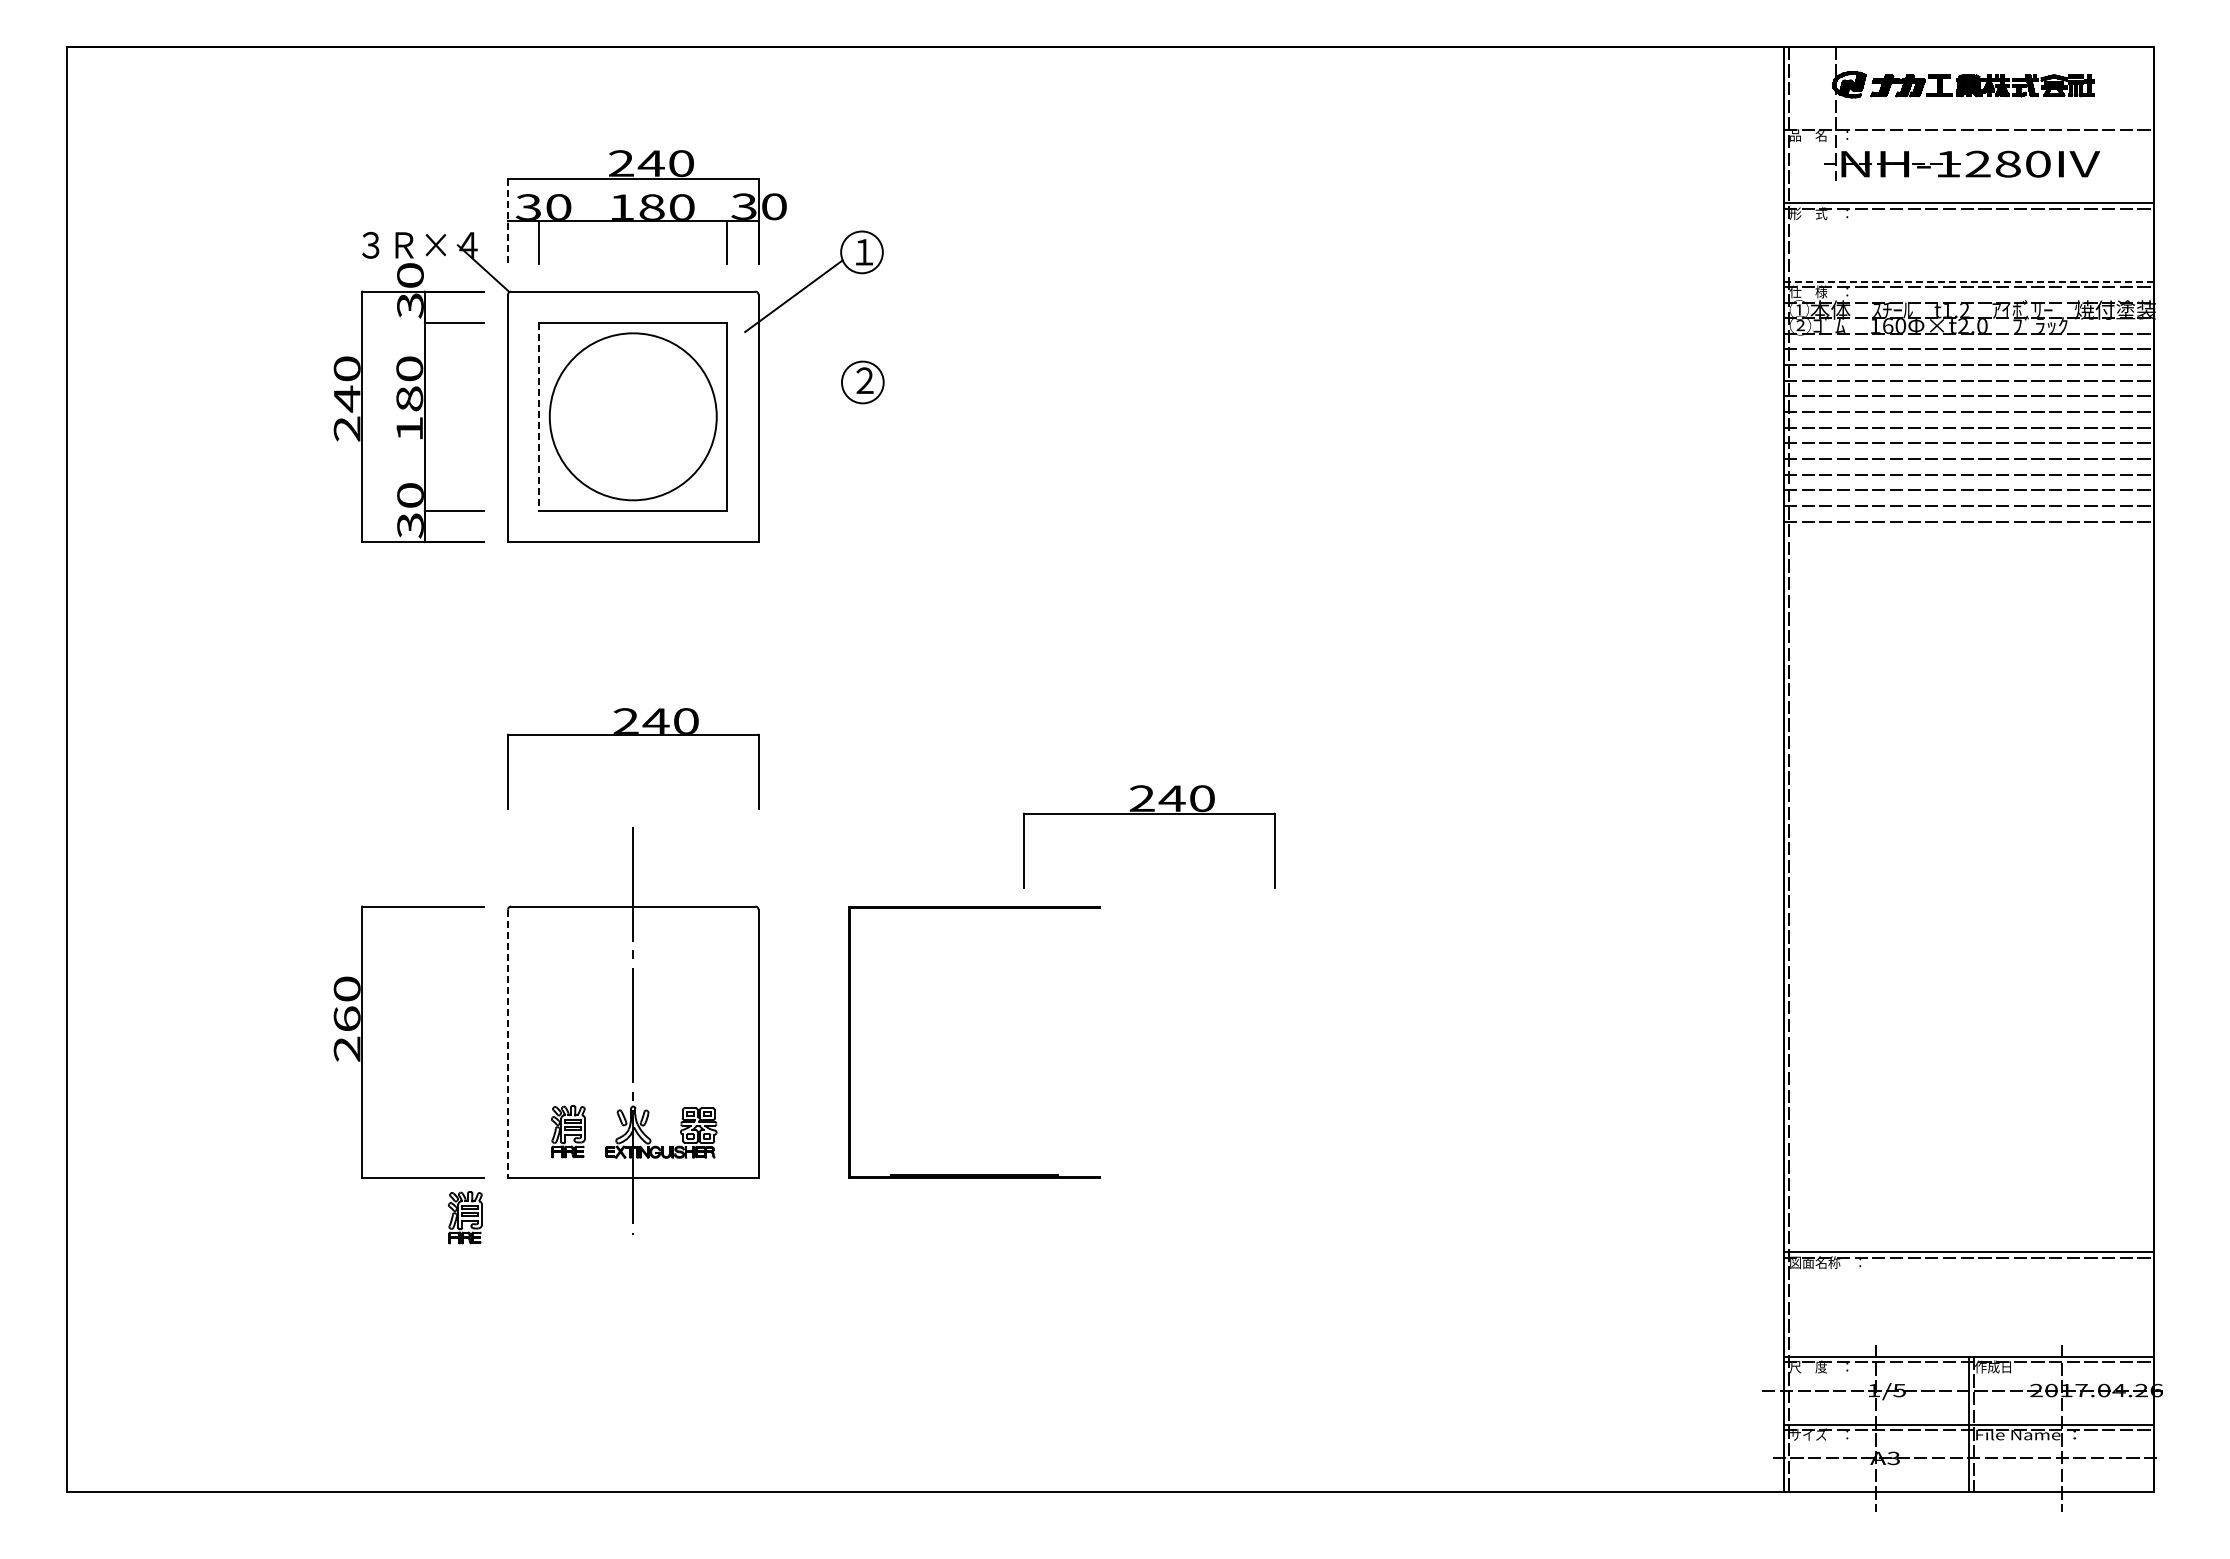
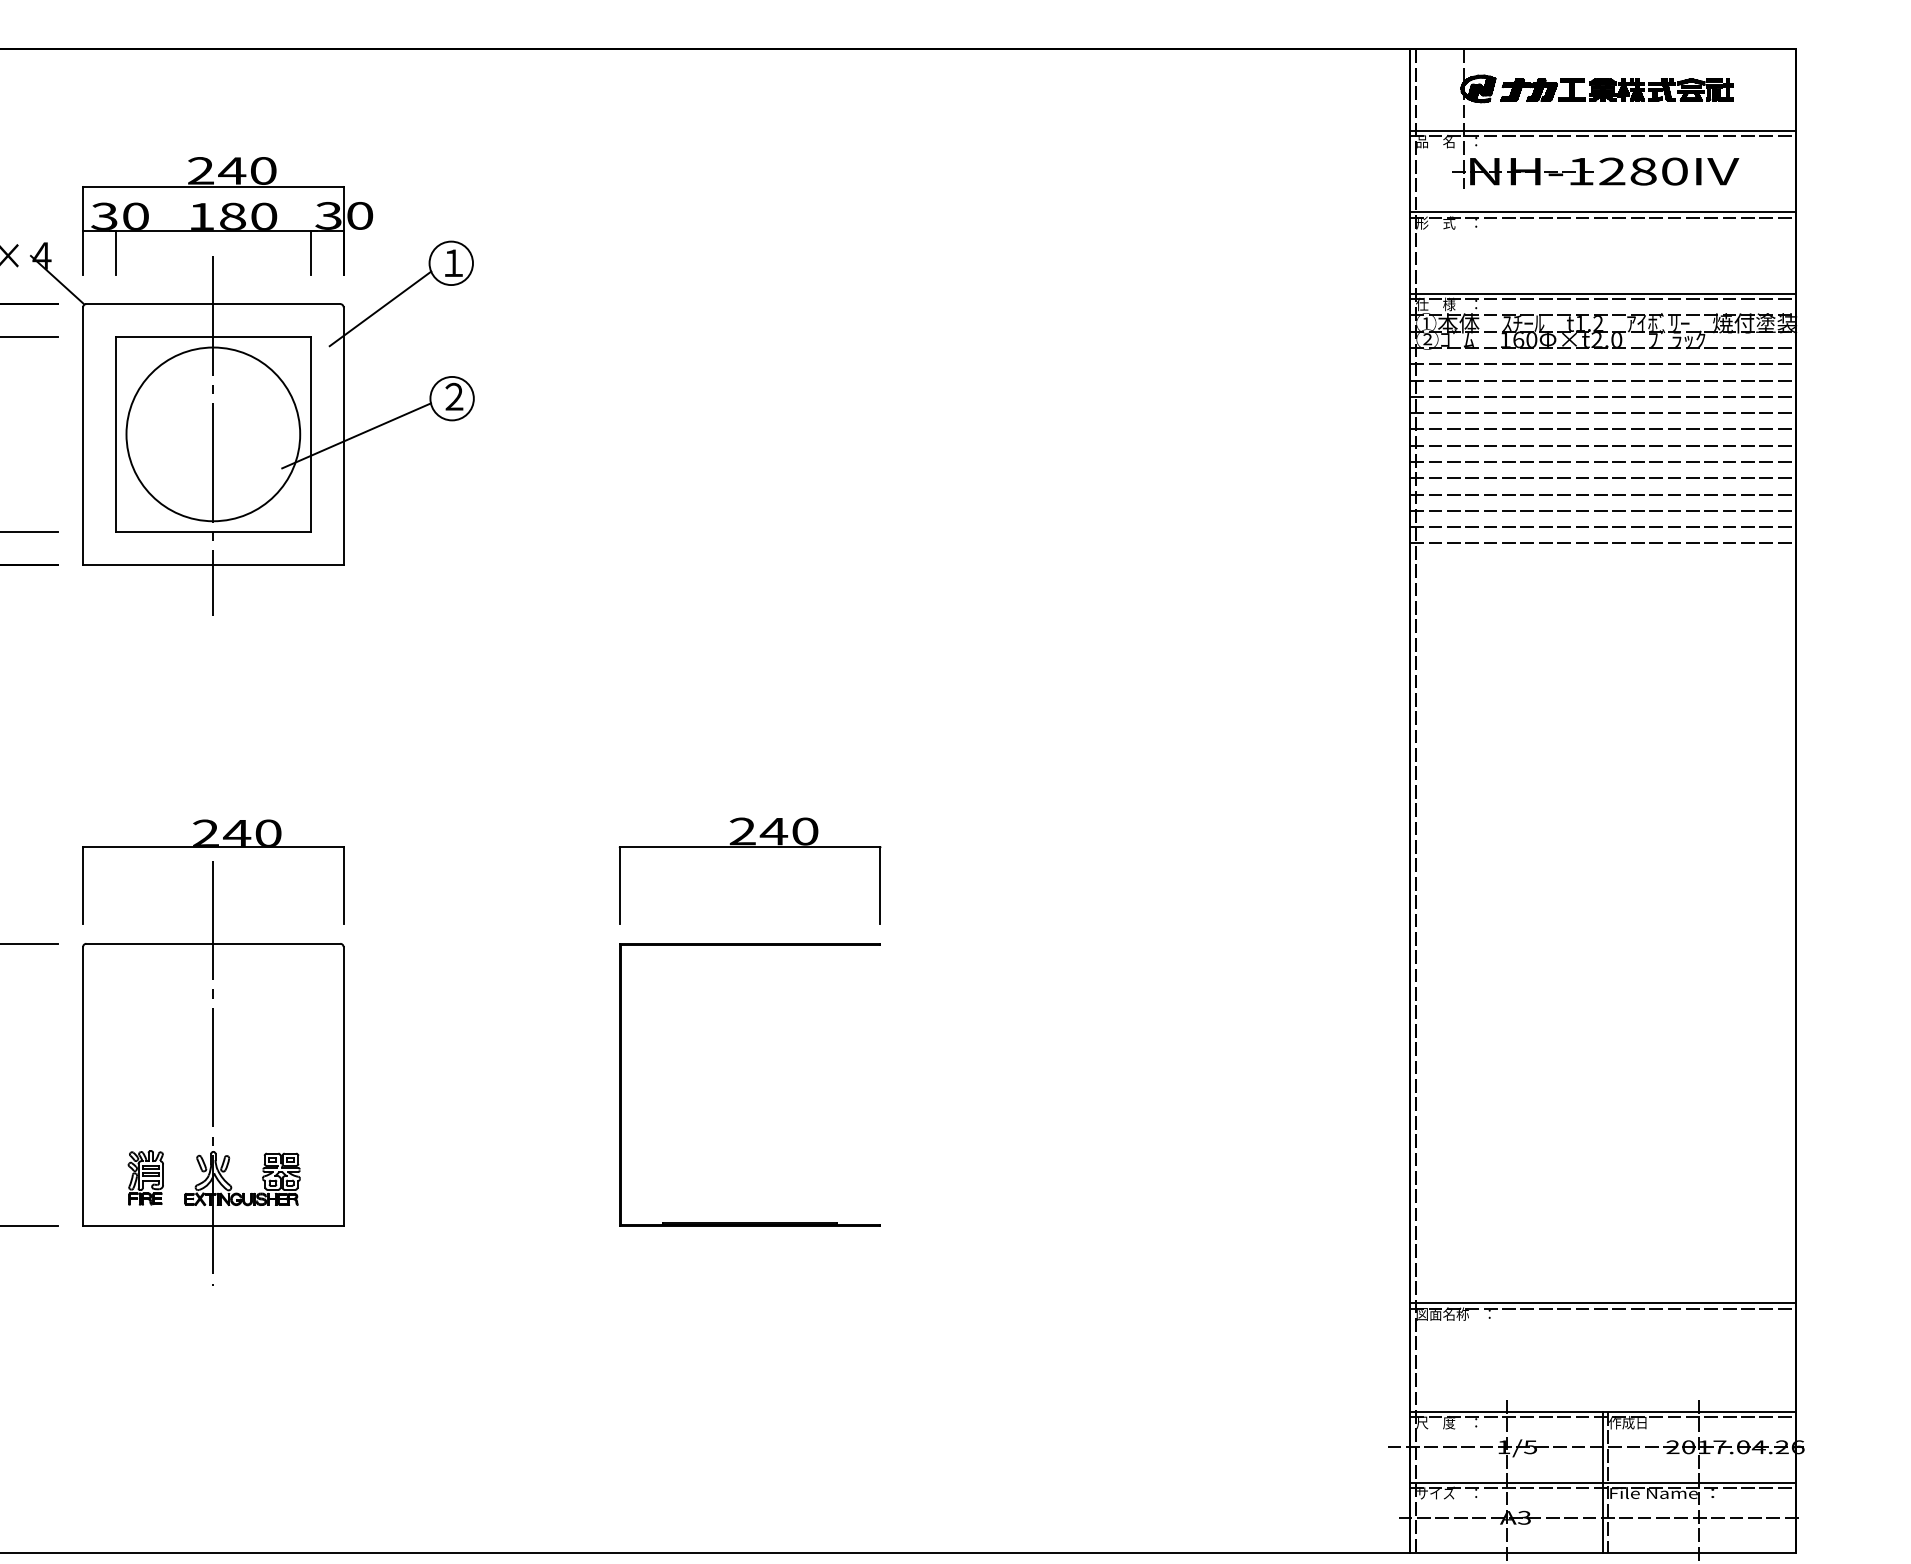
line: (1968, 125) -> (1602, 131), added
line: (508, 221) -> (83, 231), dashed -> solid
line: (1969, 281) -> (1603, 293), dashed -> solid
line: (539, 416) -> (115, 434), dashed -> solid
line: (633, 418) -> (213, 436), added
line: (770, 418) -> (356, 436), added
part: (633, 735) -> (213, 848), moved
part: (850, 1042) -> (621, 1085), moved
line: (508, 1044) -> (83, 1087), dashed -> solid
part: (465, 1217) -> (38, 1267), removed

